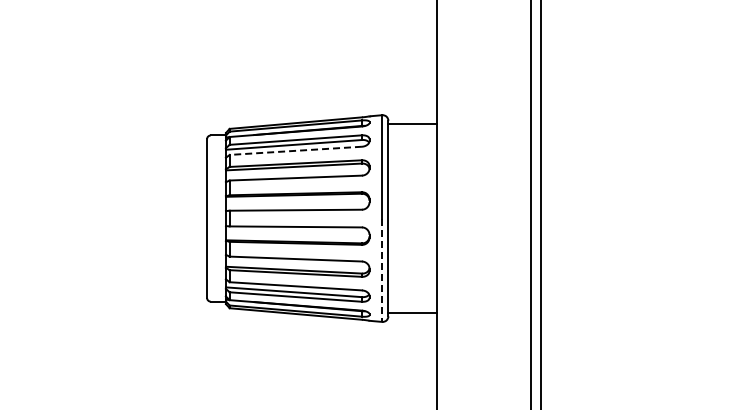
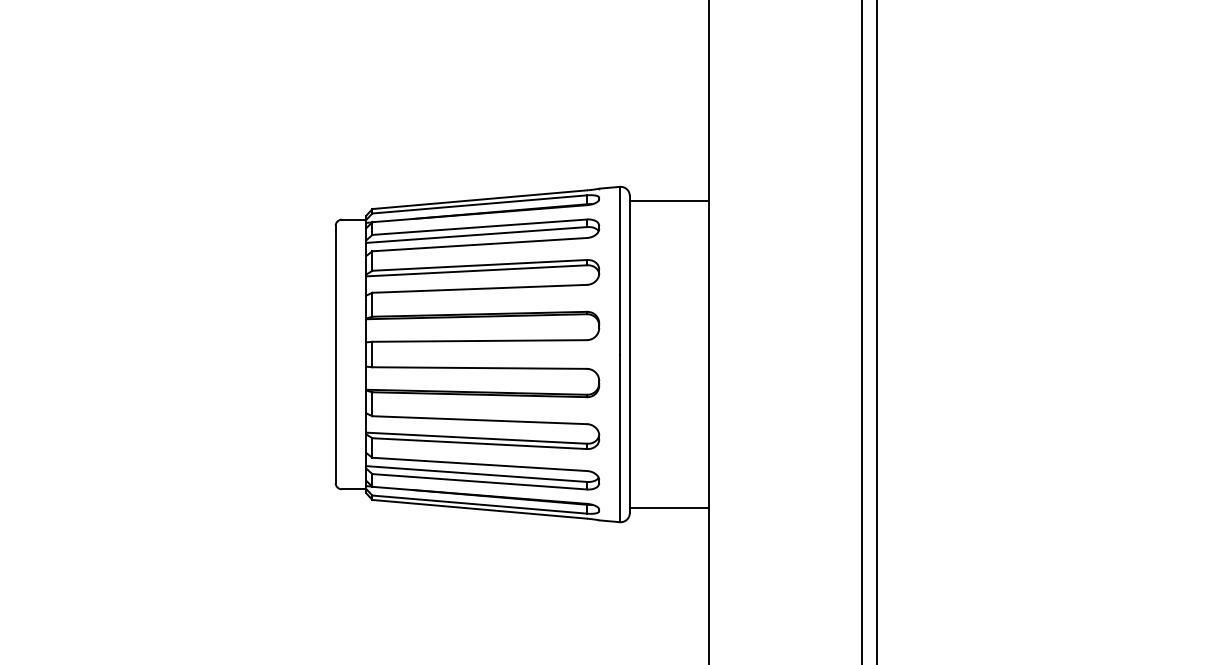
line: (295, 150) -> (479, 244), dashed -> solid
line: (382, 270) -> (620, 438), dashed -> solid

